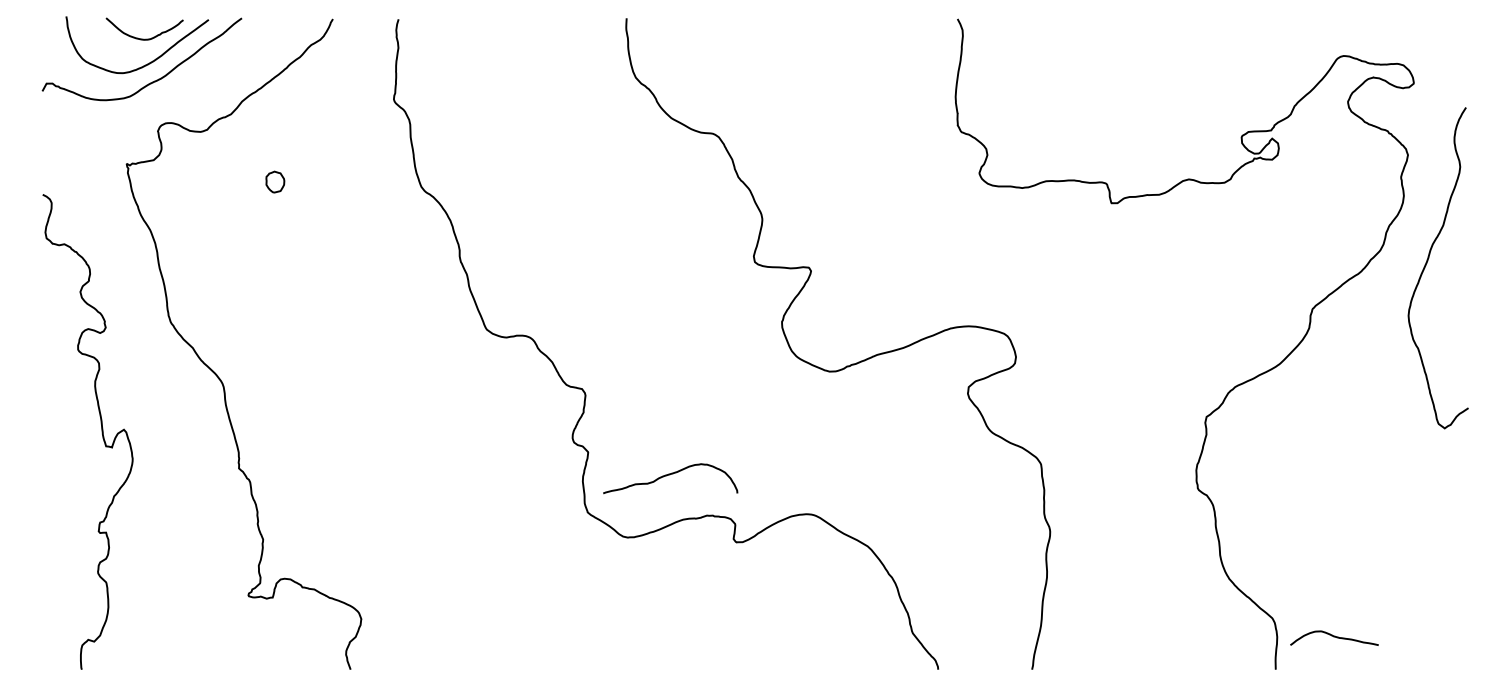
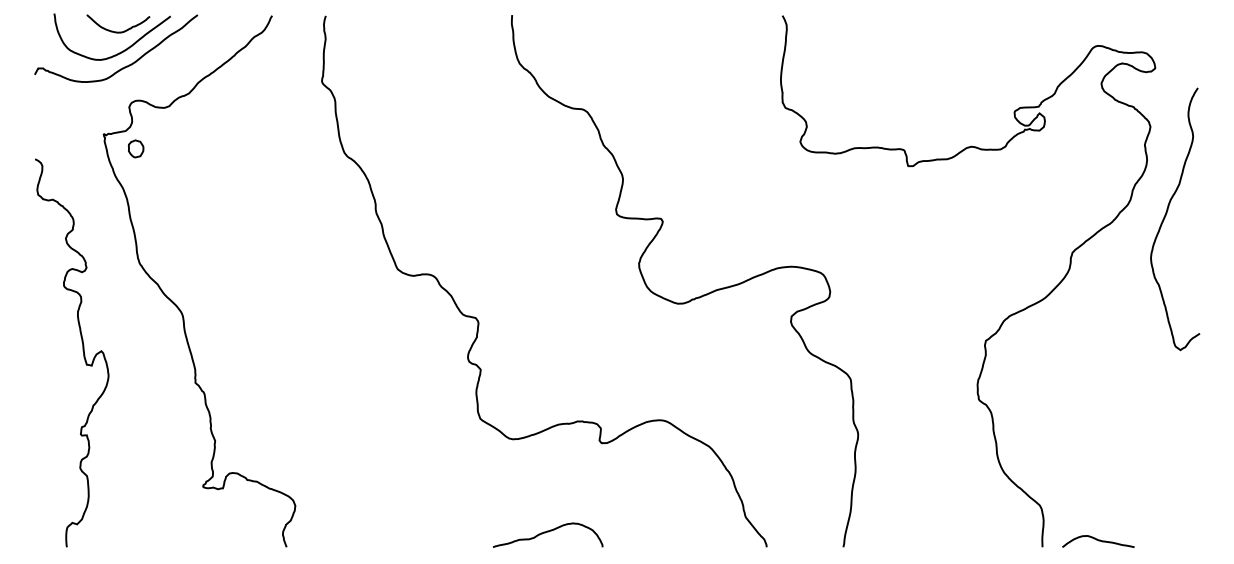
part: (275, 181) -> (136, 148), moved
curve: (669, 475) -> (547, 532), moved
curve: (1334, 638) -> (1098, 541), moved

